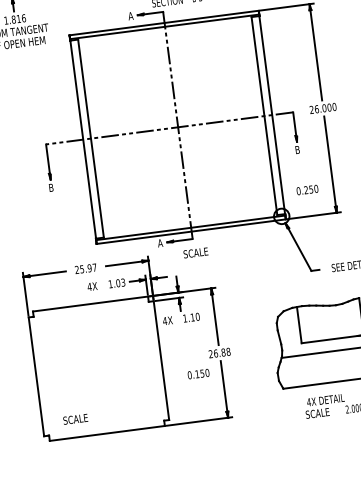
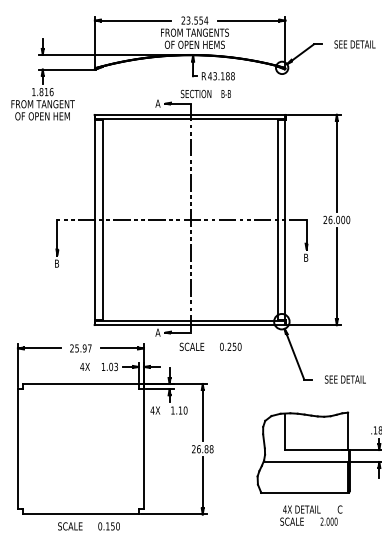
text: (307, 189) -> (230, 346), moved
text: (198, 374) -> (108, 526), moved
text: (75, 419) -> (70, 526), moved

